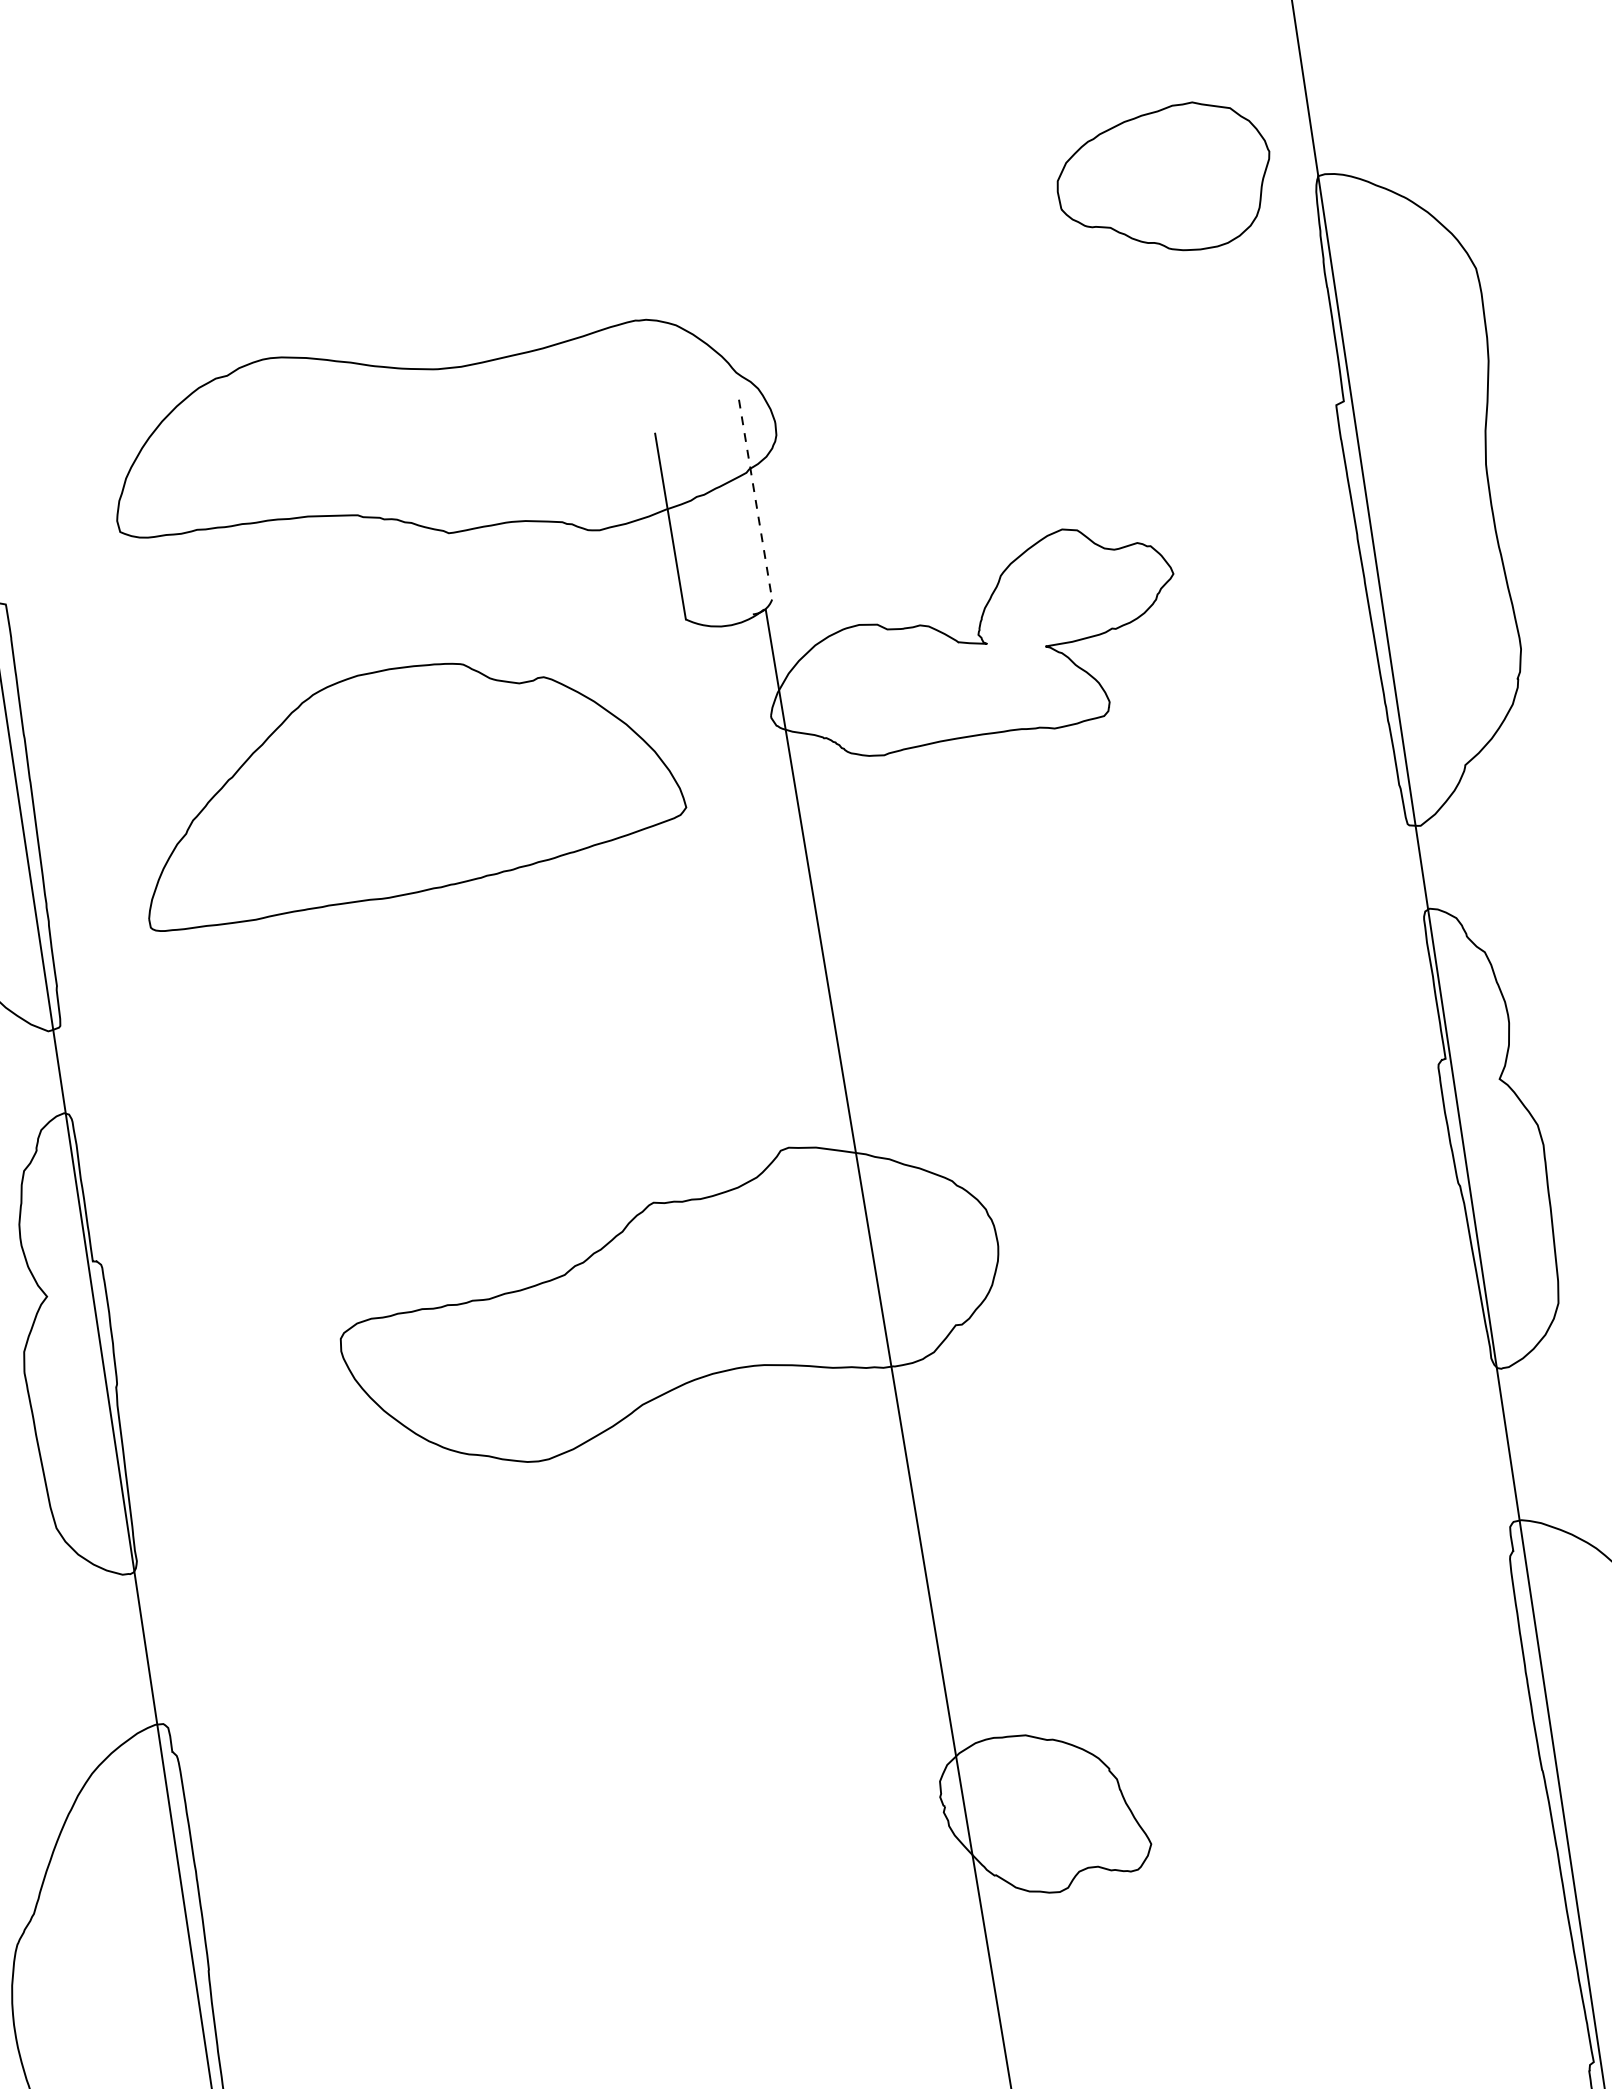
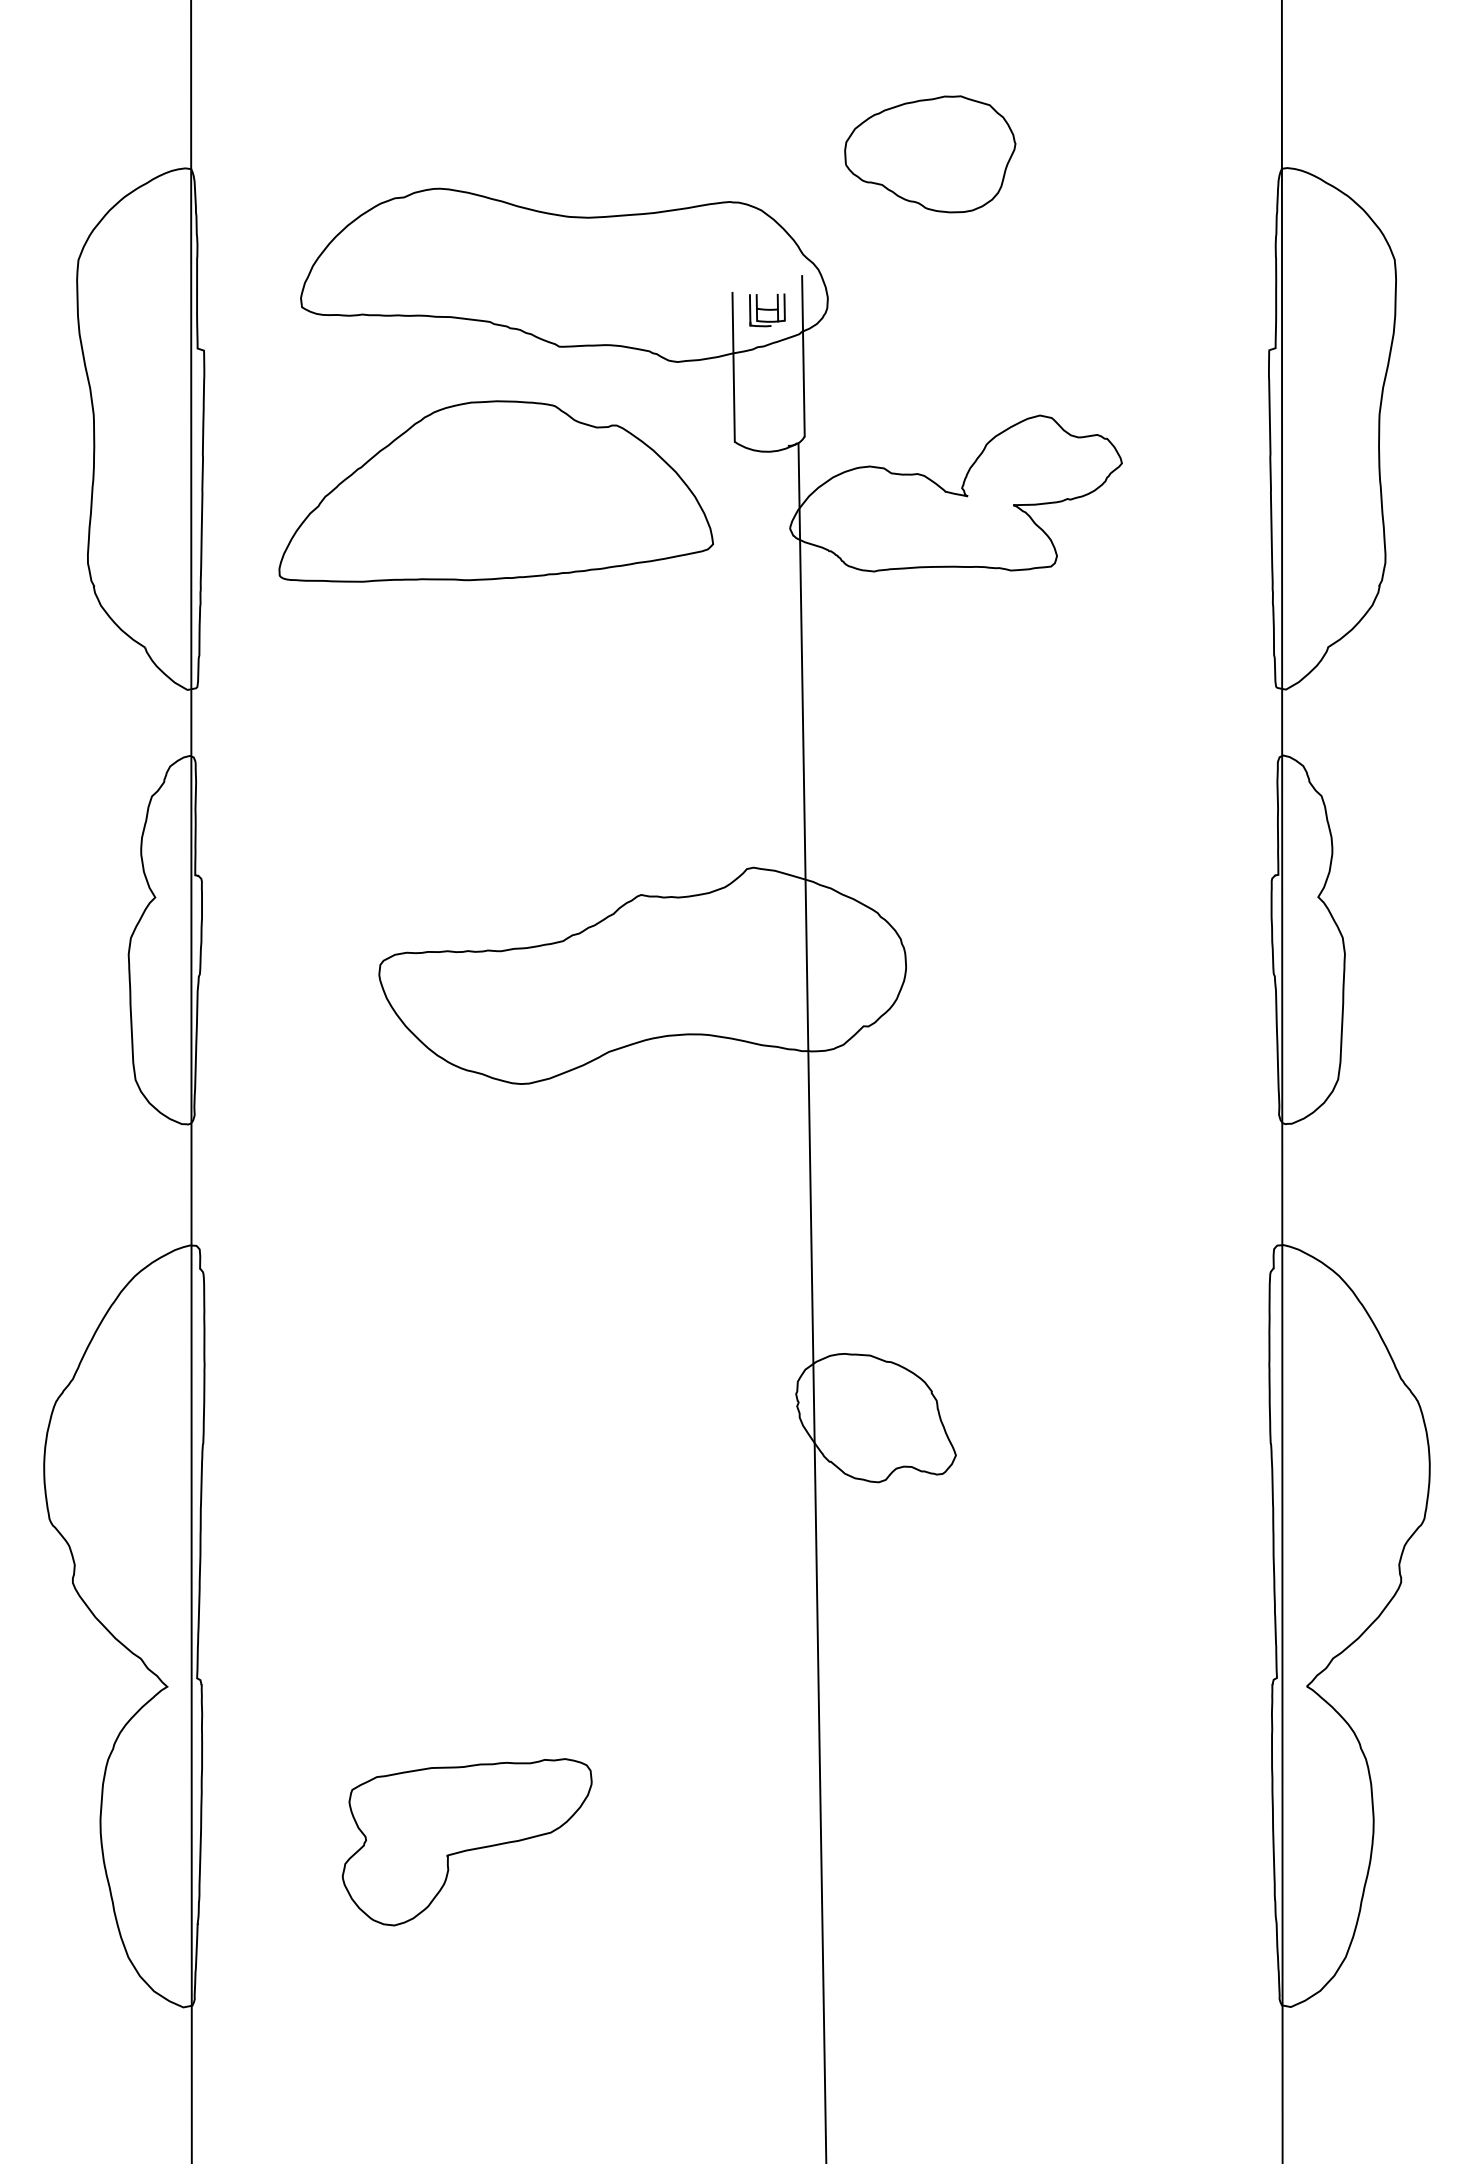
part: (1165, 180) -> (930, 154), moved
part: (702, 449) -> (767, 310), added
line: (755, 499) -> (803, 356), dashed -> solid
part: (404, 782) -> (495, 491), moved

